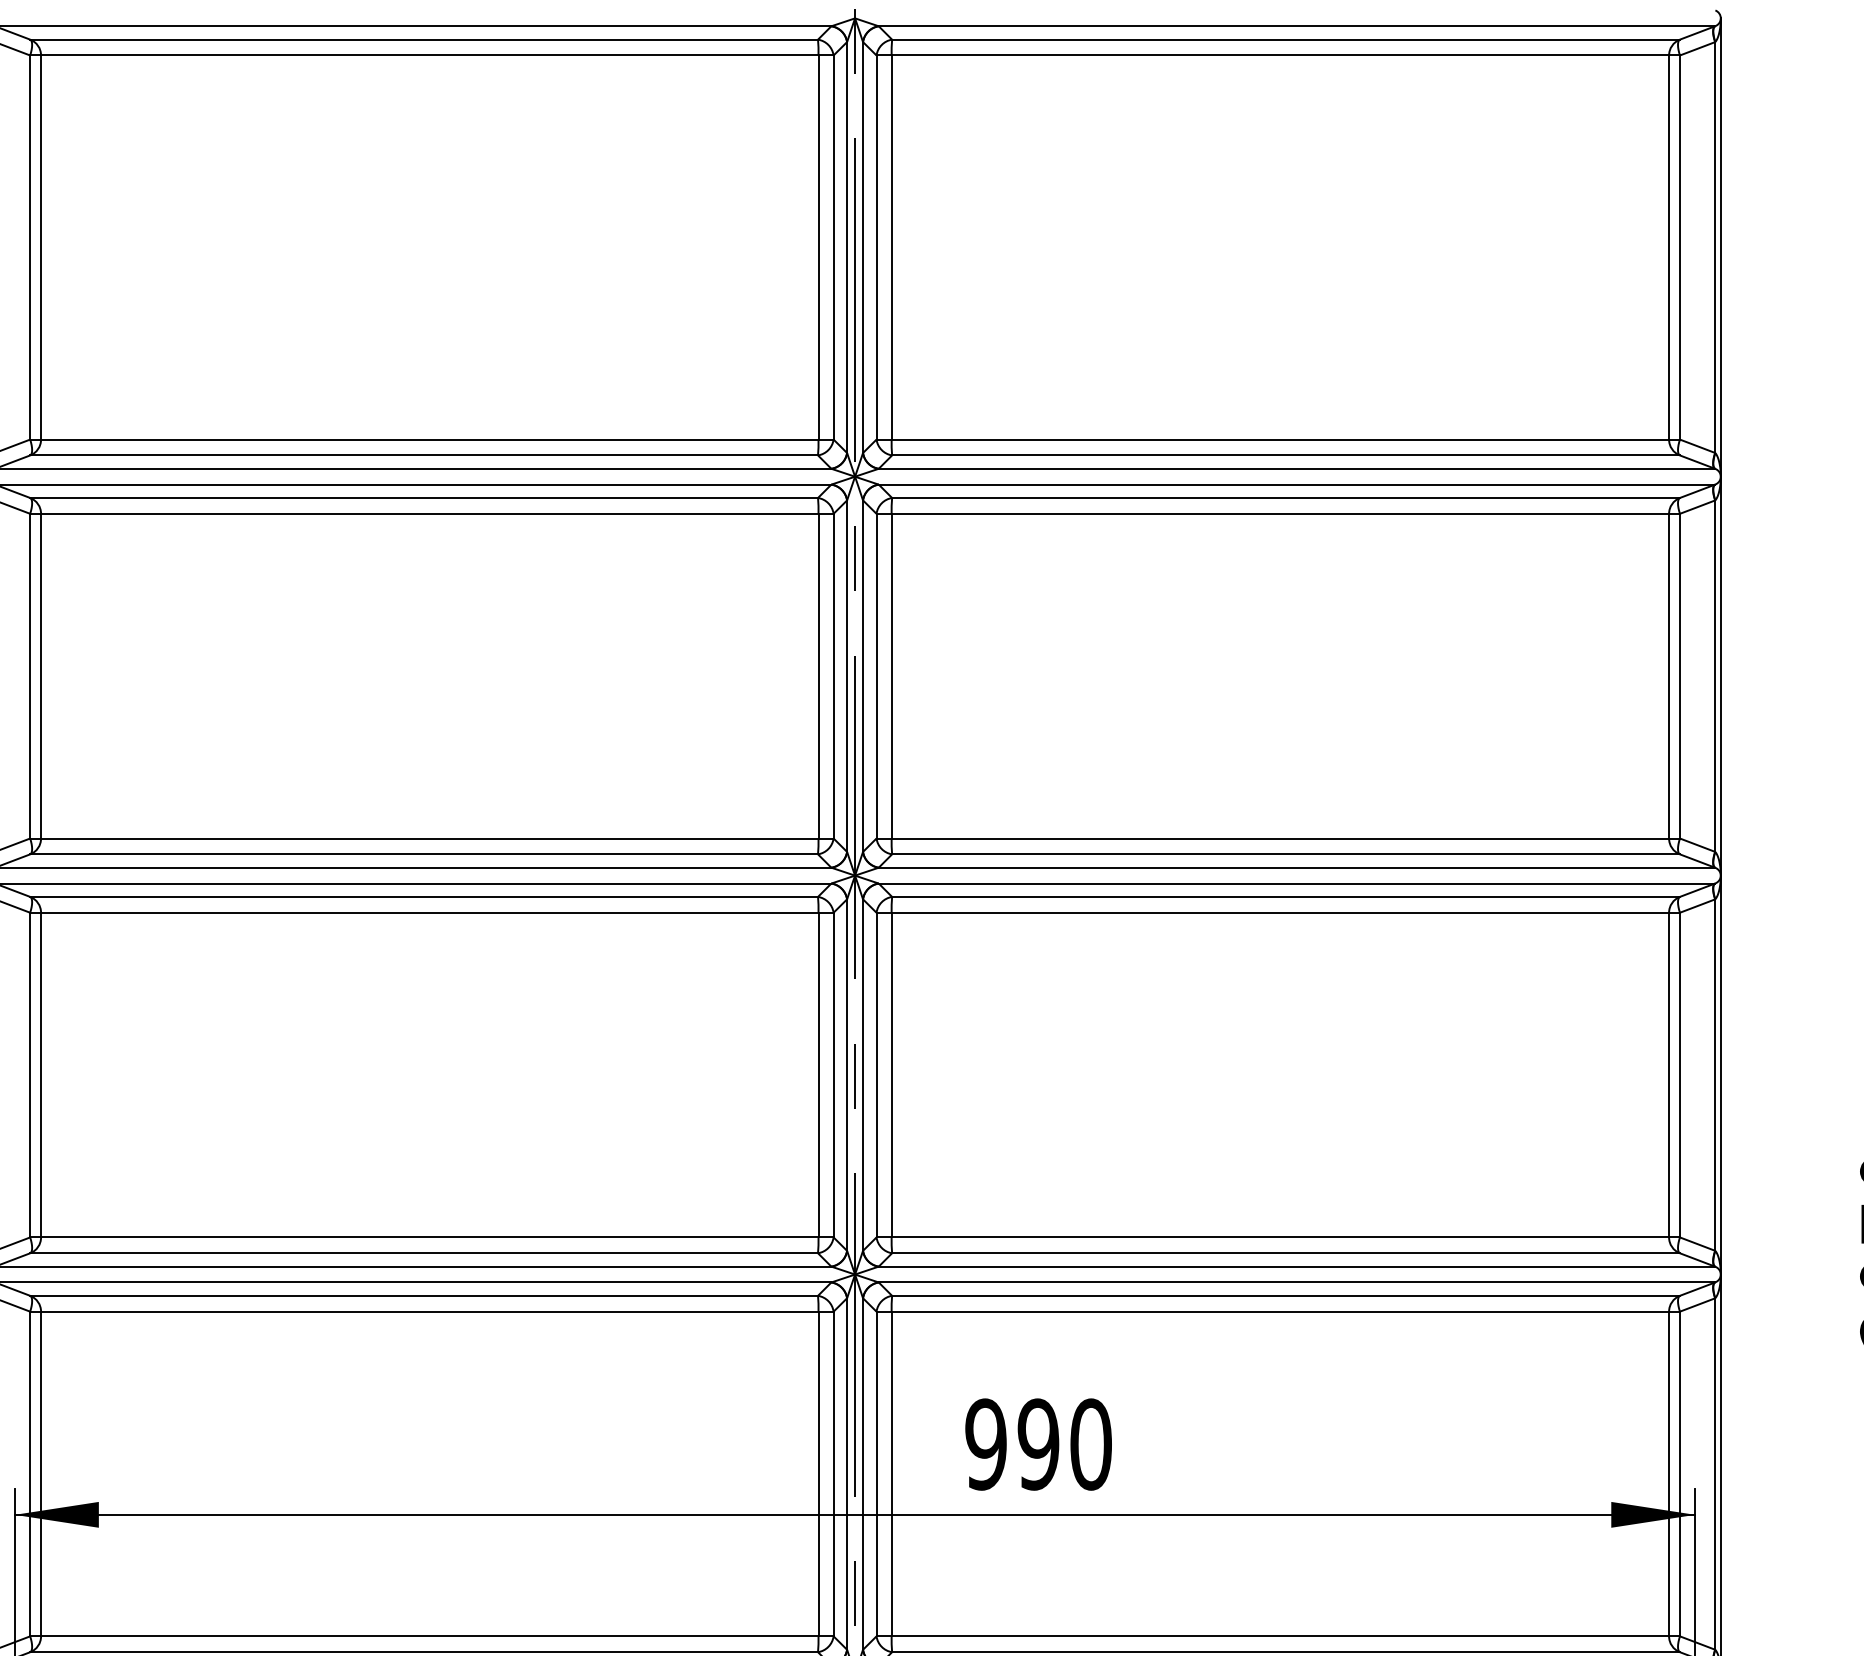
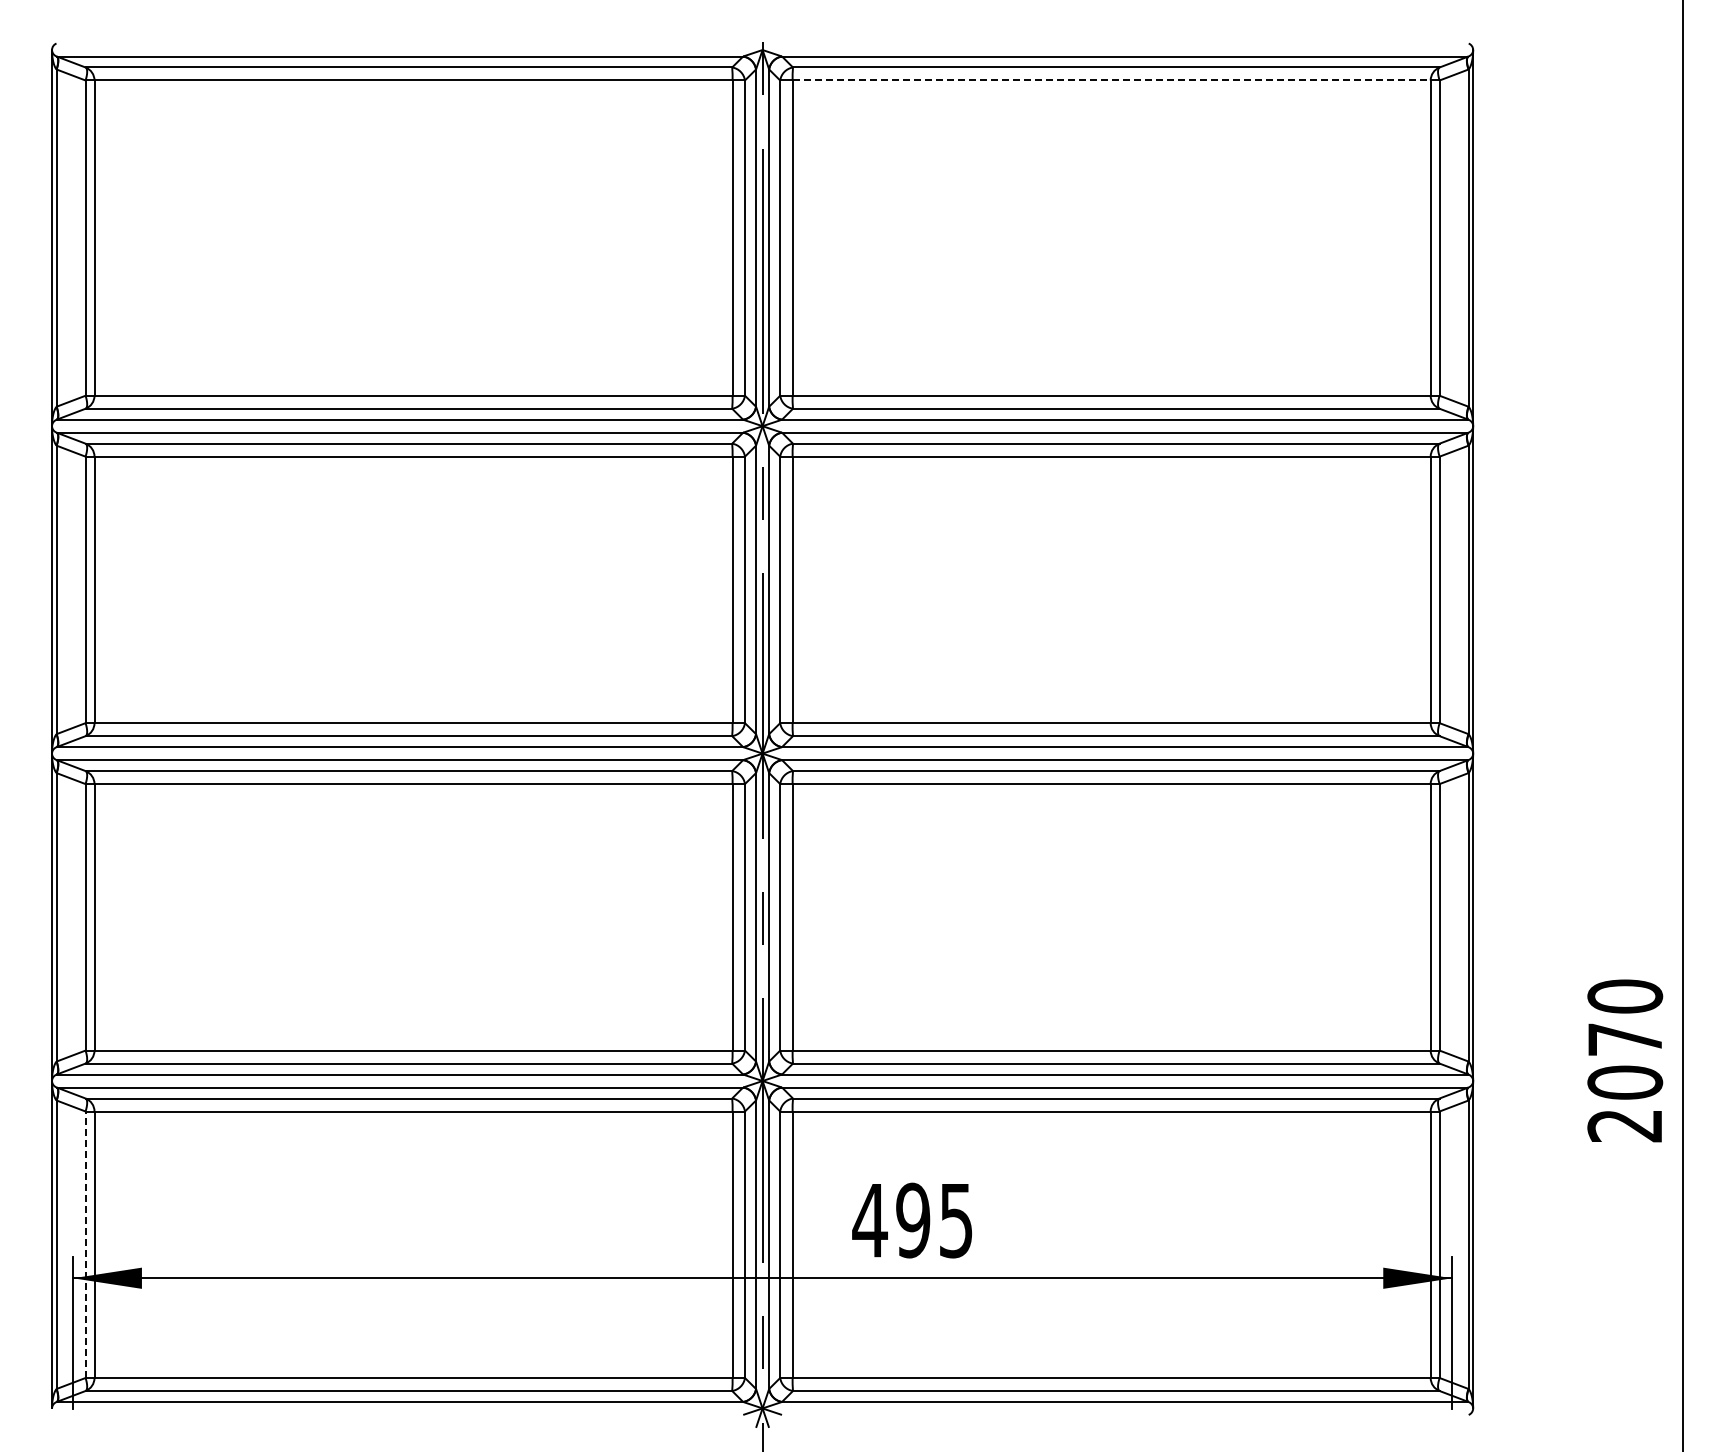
line: (1281, 55) -> (1112, 80), solid -> dashed
text: (1037, 1444) -> (912, 1220), 990 -> 495
line: (30, 1473) -> (85, 1244), solid -> dashed

